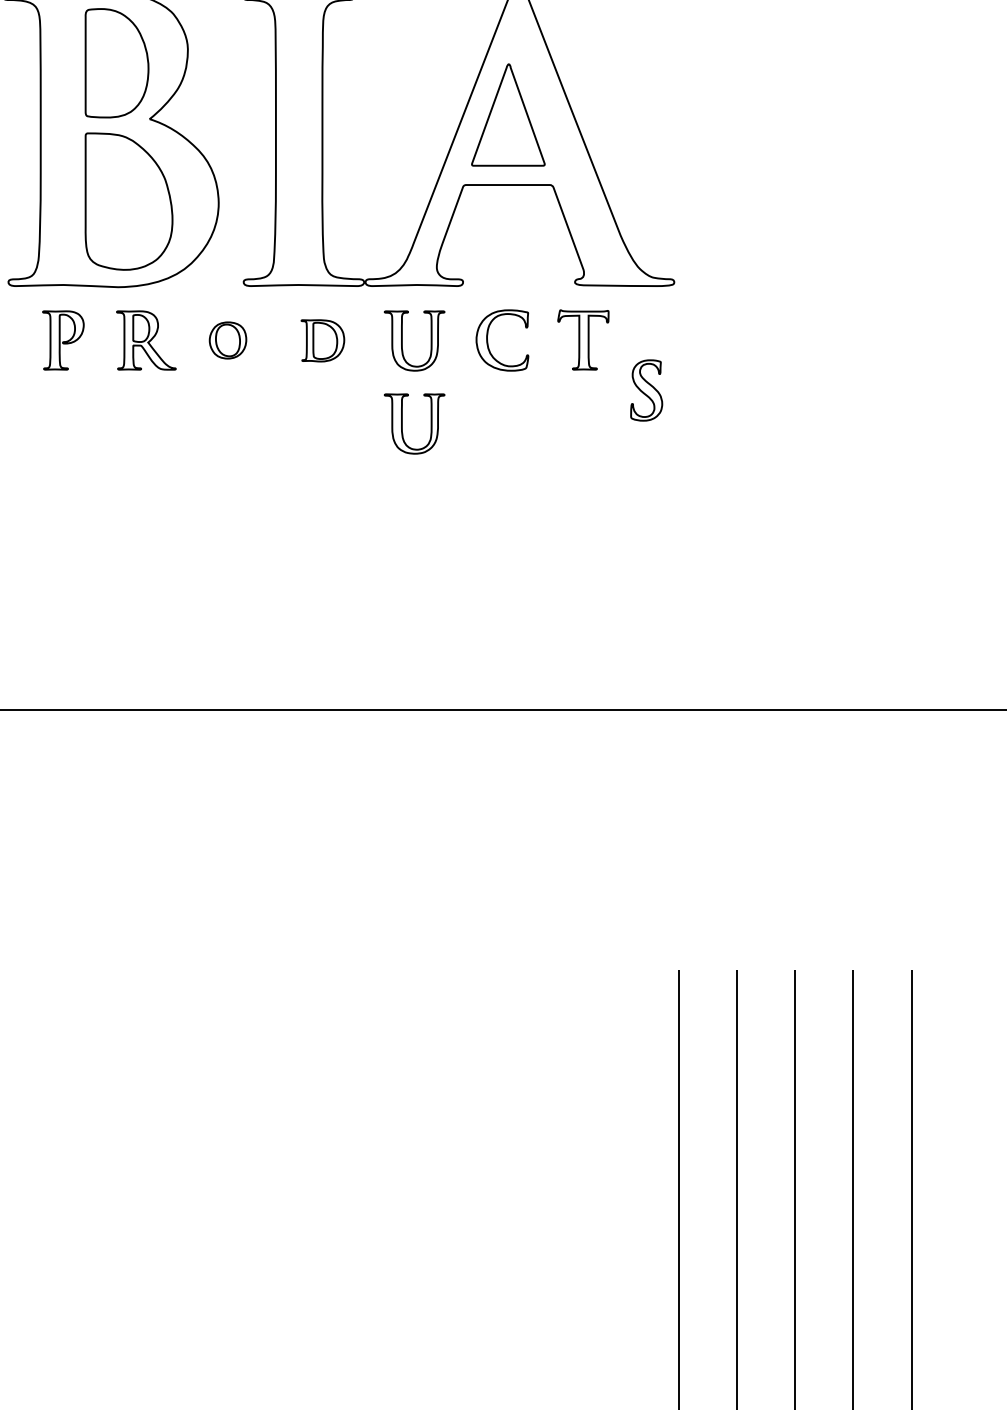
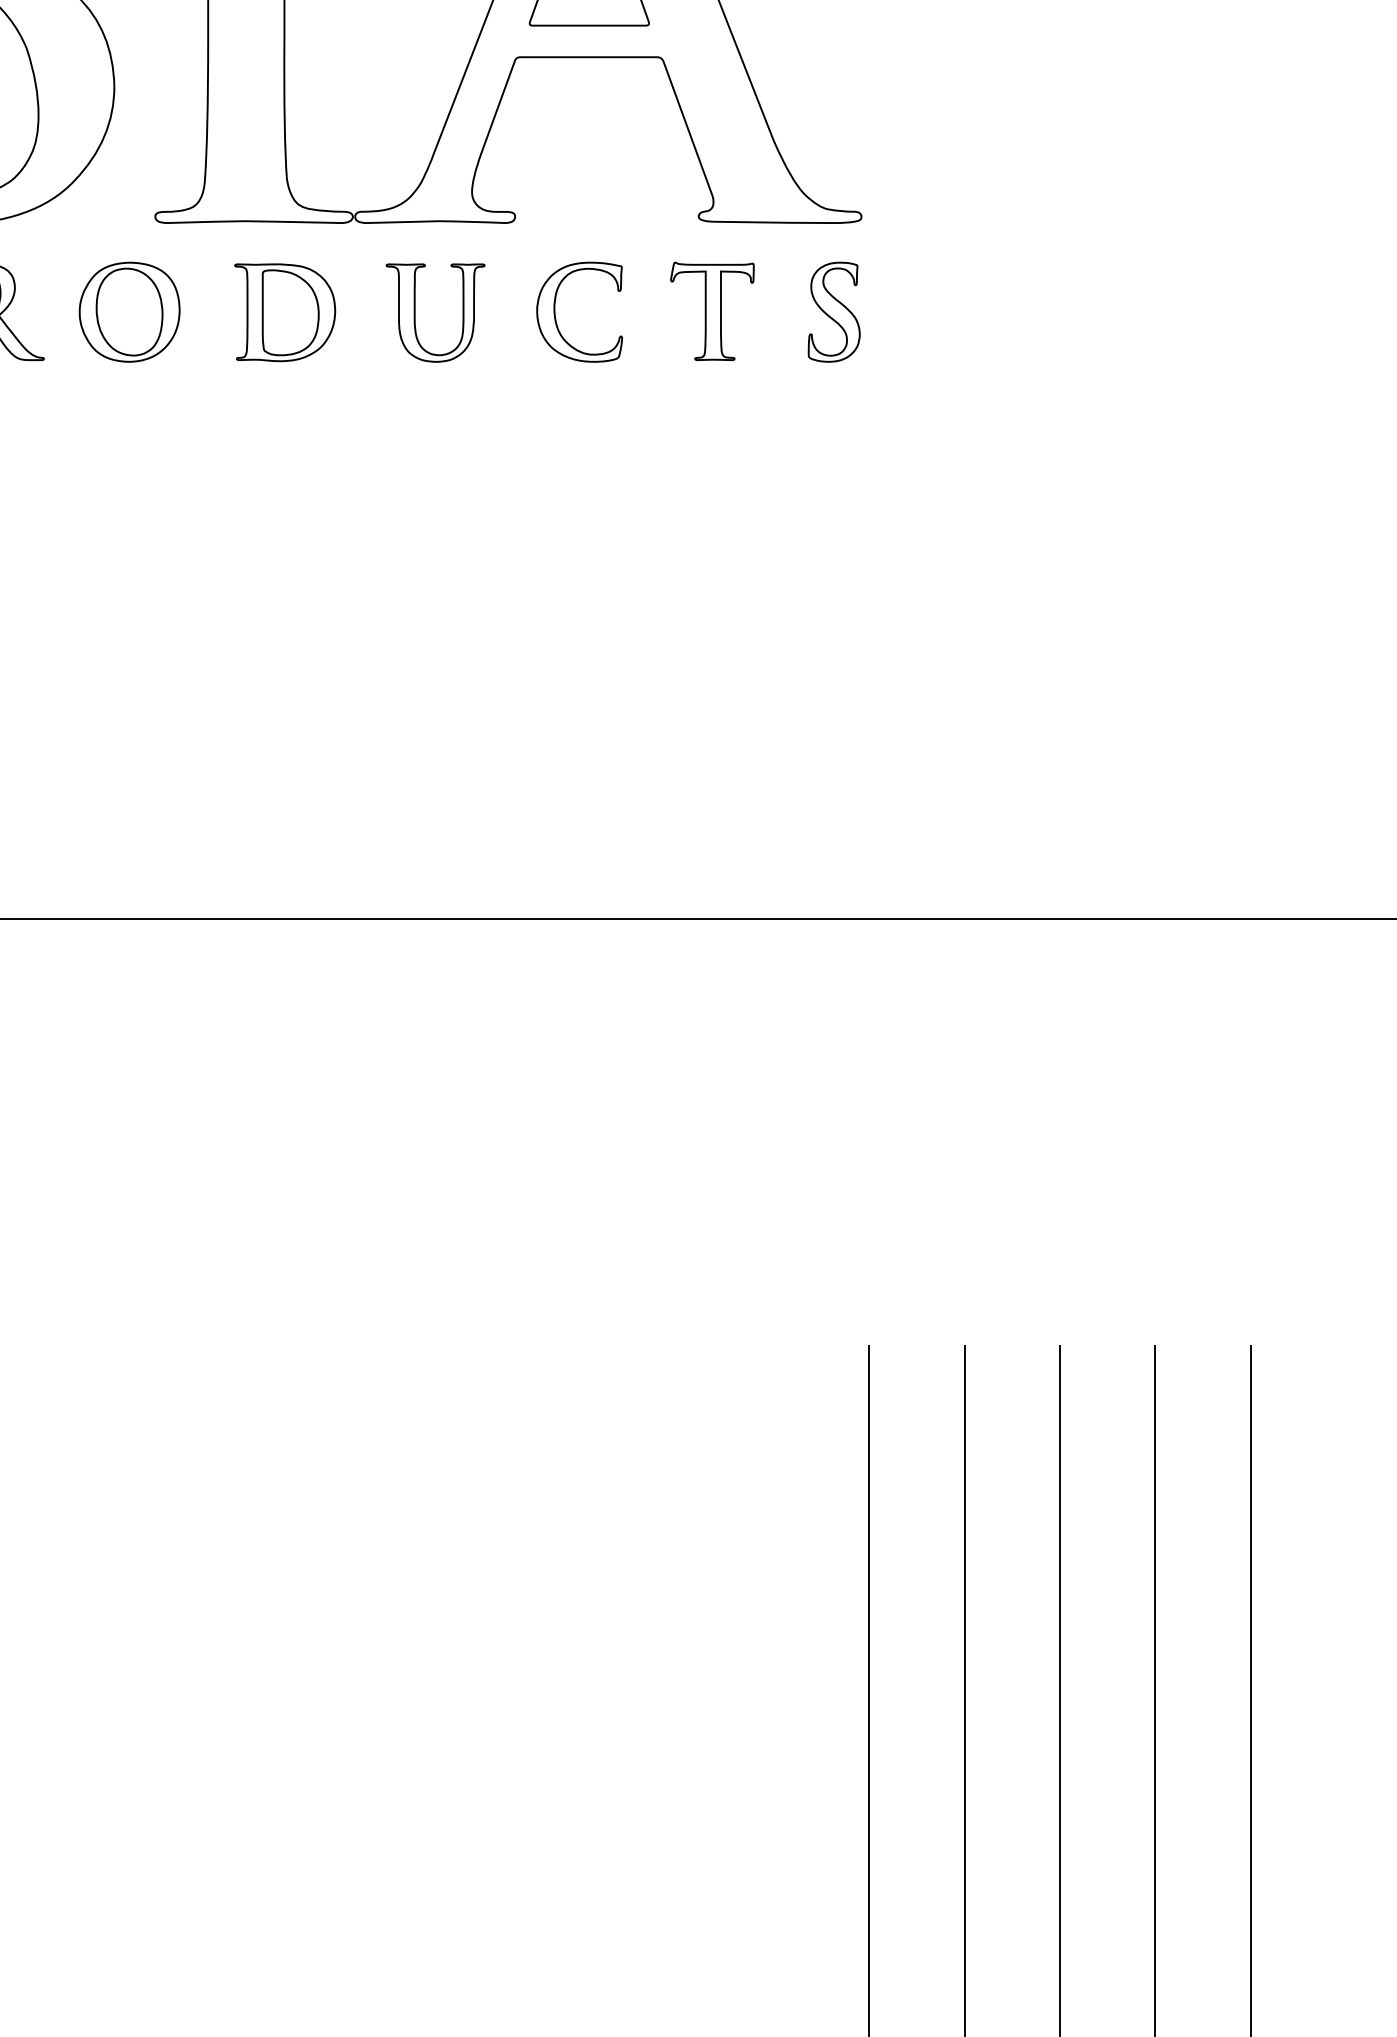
part: (227, 340) -> (128, 312), size x1.67
part: (322, 340) -> (284, 312), size x1.43
part: (646, 390) -> (833, 312), moved
part: (402, 423) -> (415, 448), removed

